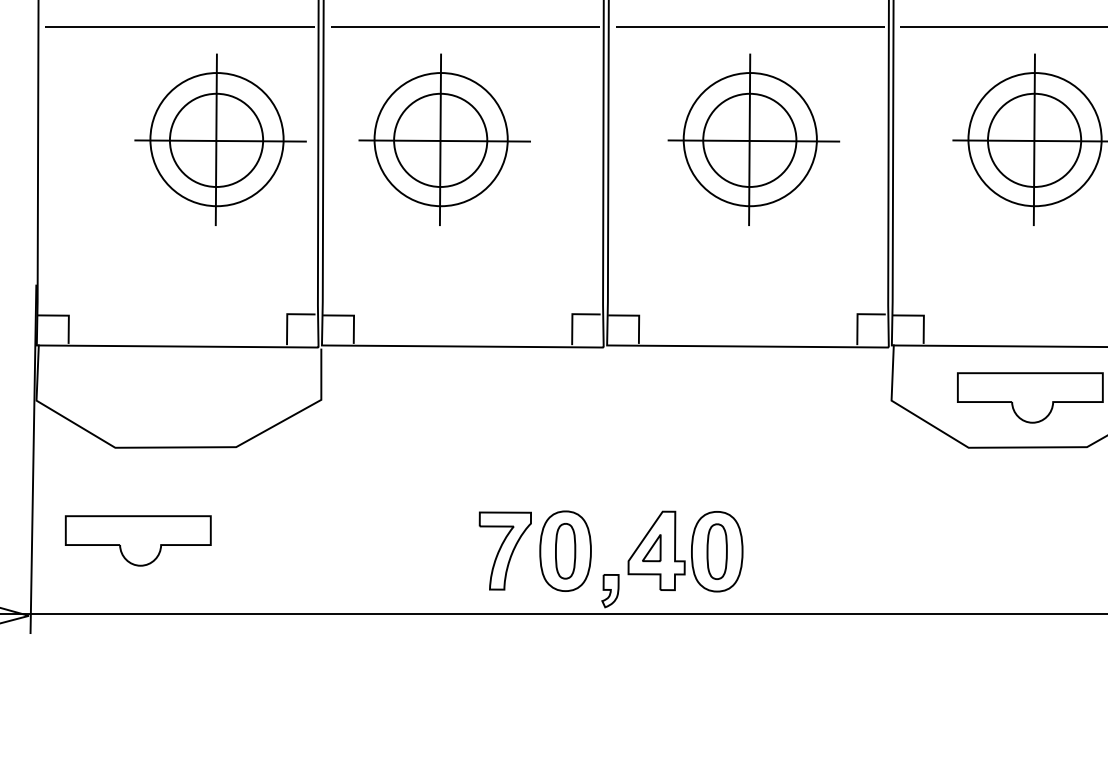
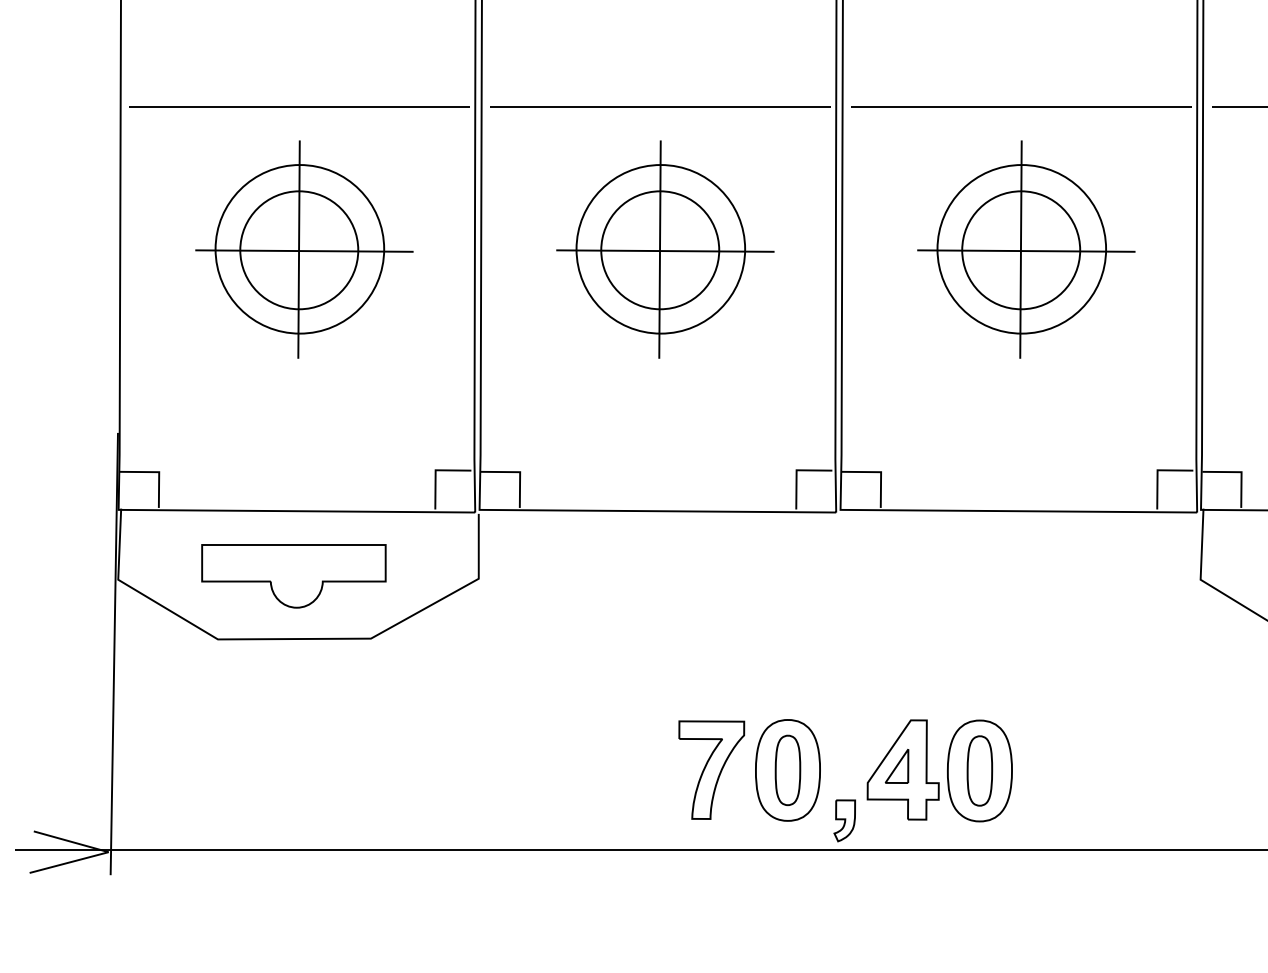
part: (220, 139) -> (304, 249), moved
part: (444, 139) -> (665, 249), moved
part: (137, 540) -> (292, 575), moved

